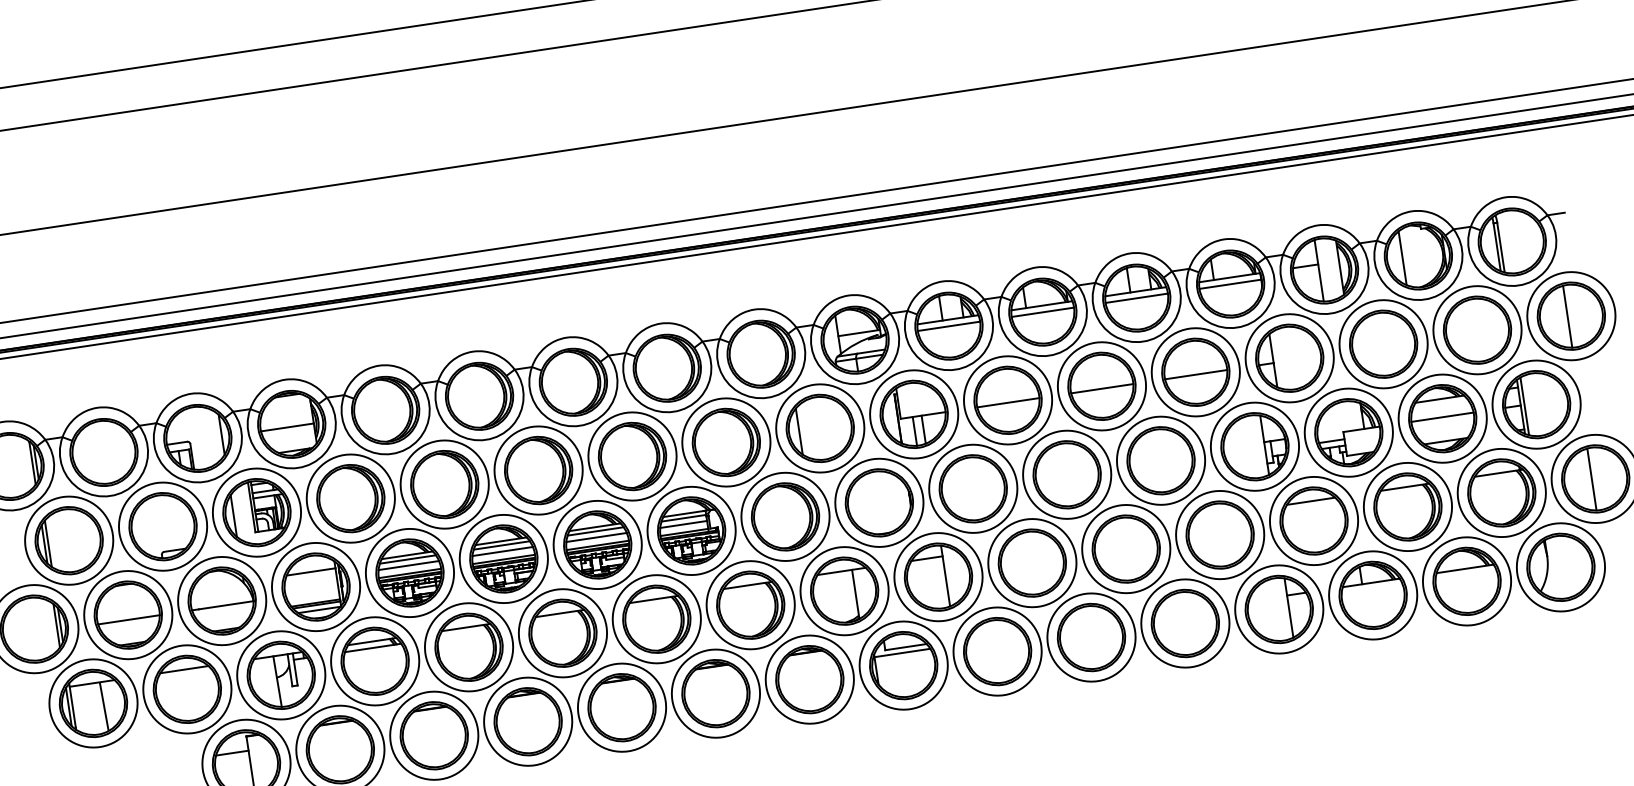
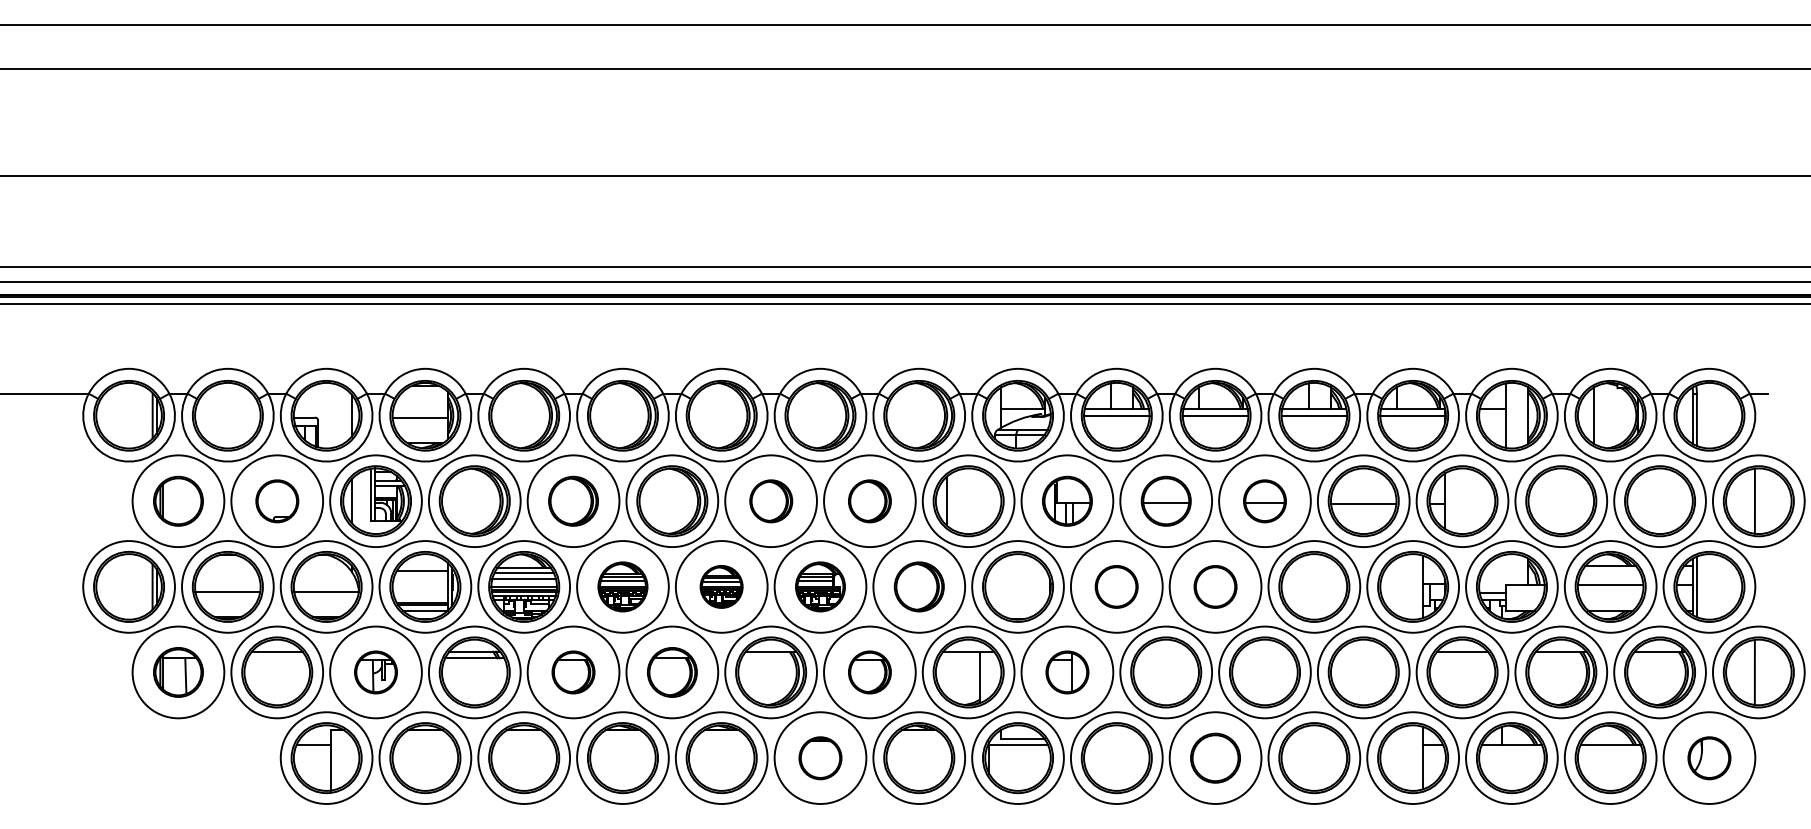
part: (1101, 386) -> (1264, 501), size x0.6
part: (1008, 400) -> (1166, 501), size x0.7
part: (914, 414) -> (1067, 501), size x0.7
part: (726, 442) -> (869, 501), size x0.6
part: (632, 456) -> (771, 501), size x0.6
part: (1067, 474) -> (1215, 586), size x0.6
part: (444, 484) -> (573, 501), size x0.7
part: (972, 488) -> (1116, 586), size x0.6
part: (785, 516) -> (919, 586), size x0.7
part: (163, 526) -> (277, 501), size x0.6
part: (691, 530) -> (820, 586), size x0.7
part: (69, 540) -> (178, 501), size x0.7
part: (597, 544) -> (721, 586), size x0.6
part: (503, 558) -> (622, 586), size x0.7
part: (1561, 567) -> (1709, 758), size x0.6
part: (938, 577) -> (1067, 672), size x0.6
part: (750, 605) -> (869, 672), size x0.6
part: (563, 633) -> (672, 672), size x0.7
part: (1091, 637) -> (1215, 758), size x0.7
part: (468, 647) -> (573, 672), size x0.6
part: (280, 675) -> (375, 672), size x0.6
part: (715, 694) -> (820, 758), size x0.6
part: (93, 703) -> (178, 672), size x0.7

